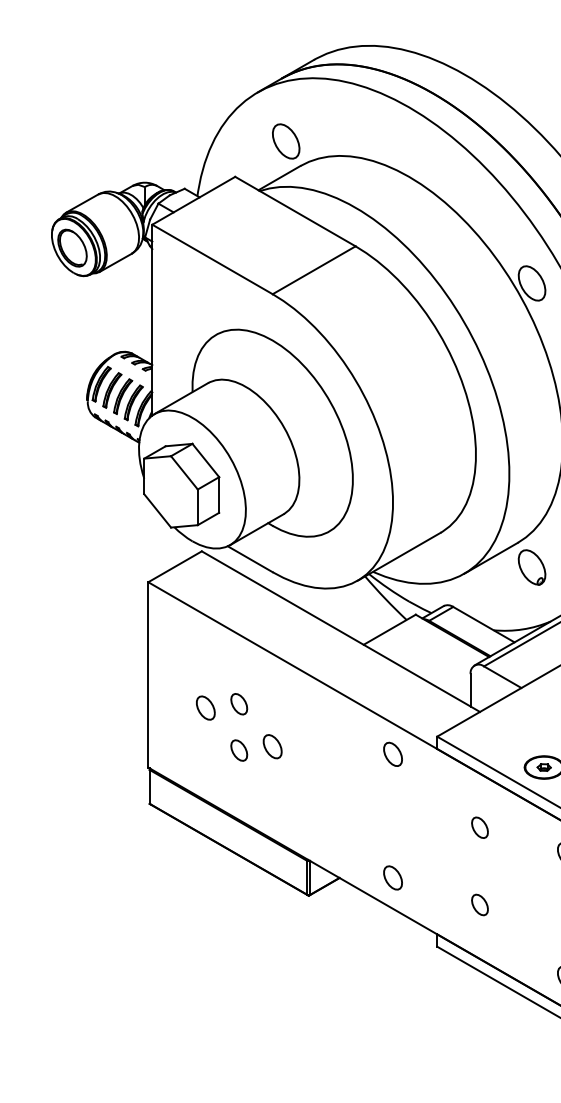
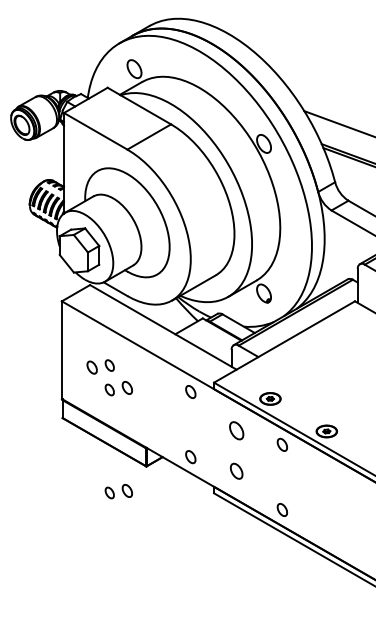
part: (479, 827) -> (236, 430), size x1.6
part: (479, 905) -> (236, 471), size x1.4
part: (255, 943) -> (118, 491), added

